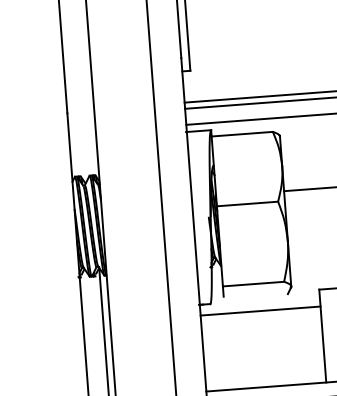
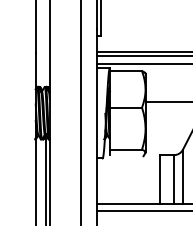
line: (260, 310) -> (128, 163), removed

